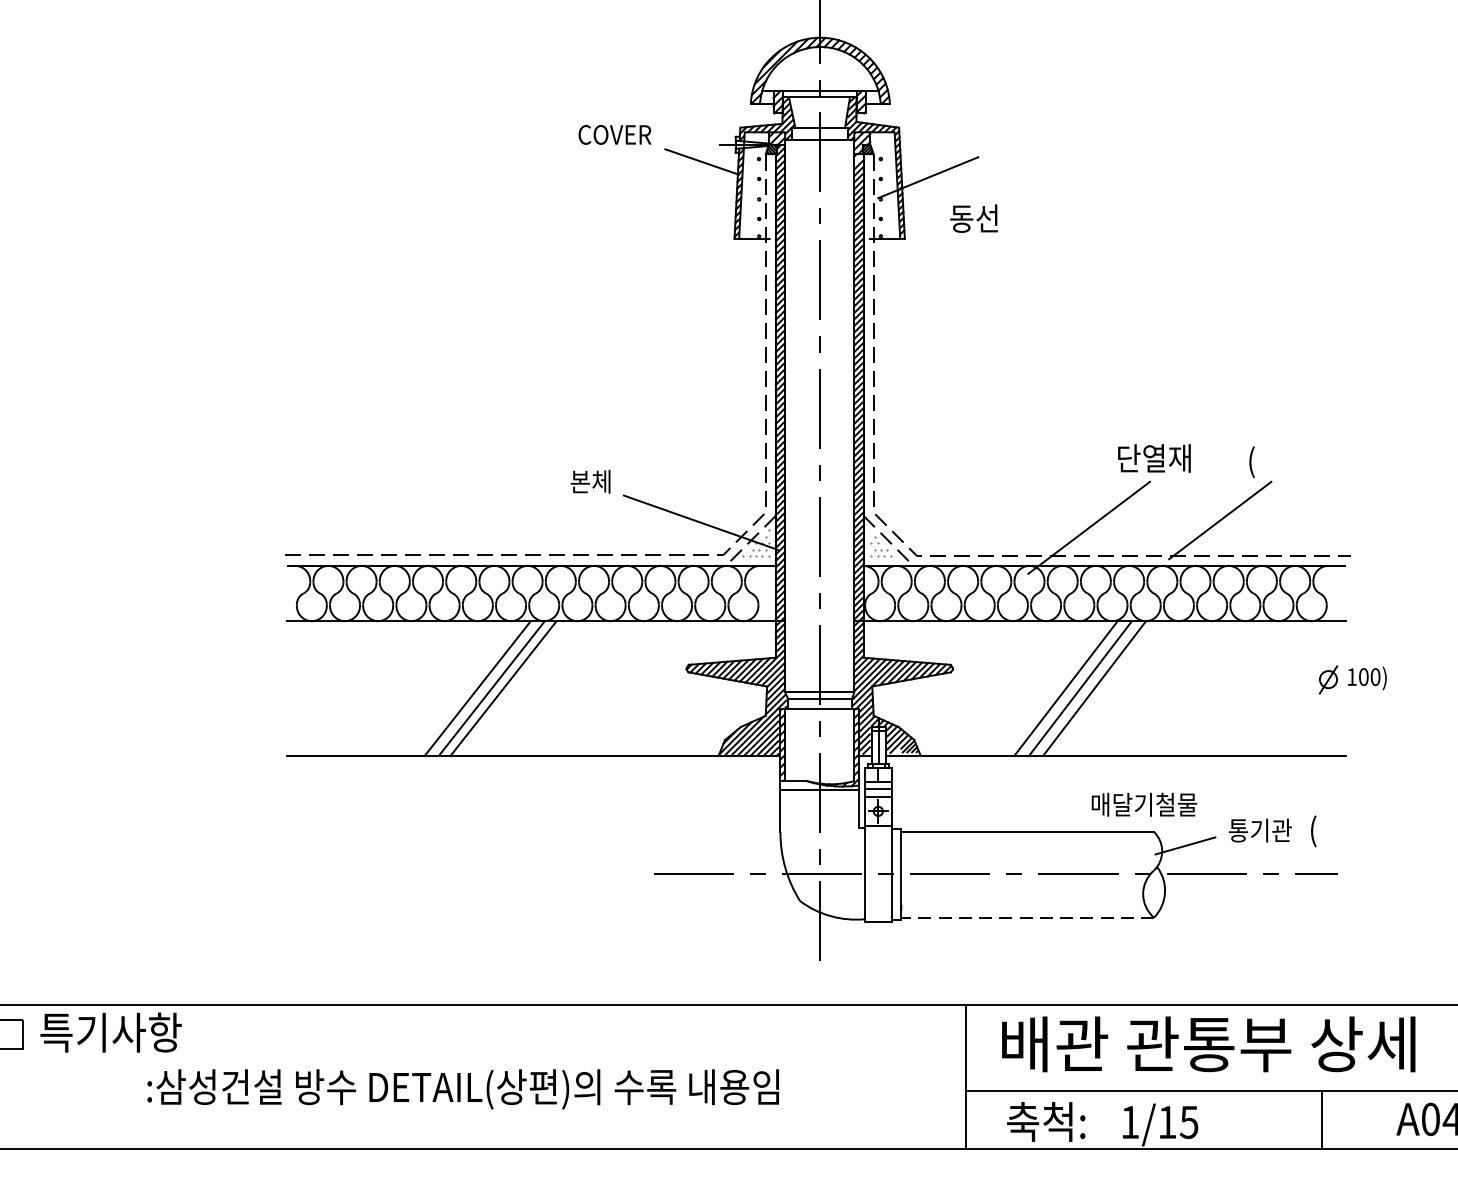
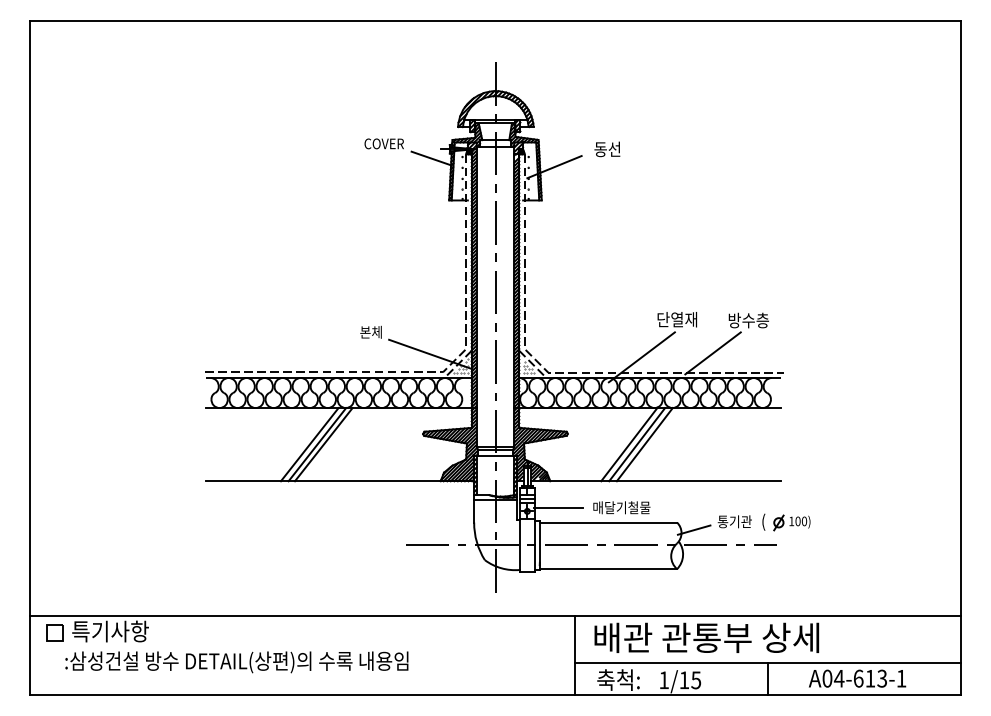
text: (974, 218) -> (607, 149), moved
text: (1285, 461) -> (748, 321), ( -> 방수층
part: (1351, 679) -> (791, 522), moved
line: (933, 804) -> (557, 507), added
text: (1143, 804) -> (621, 507), moved
line: (1027, 918) -> (608, 569), dashed -> solid
text: (462, 1089) -> (236, 662), moved

